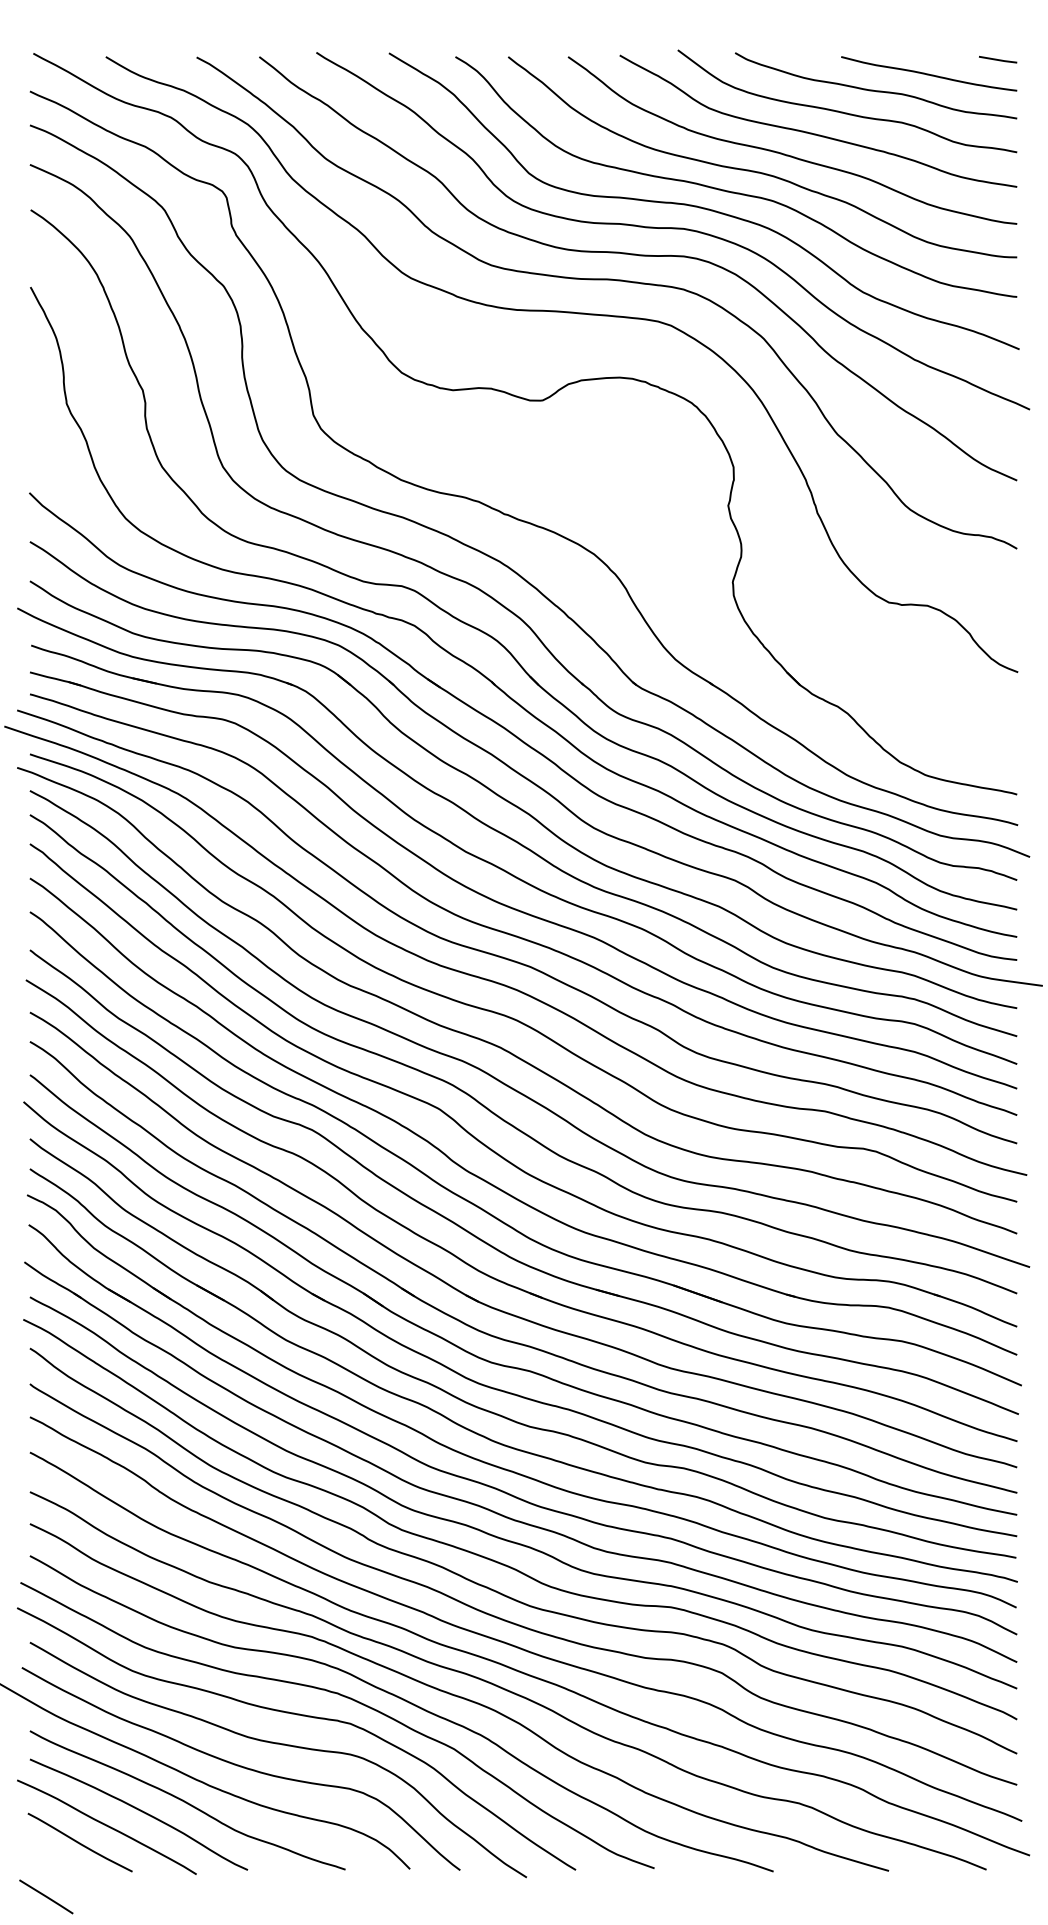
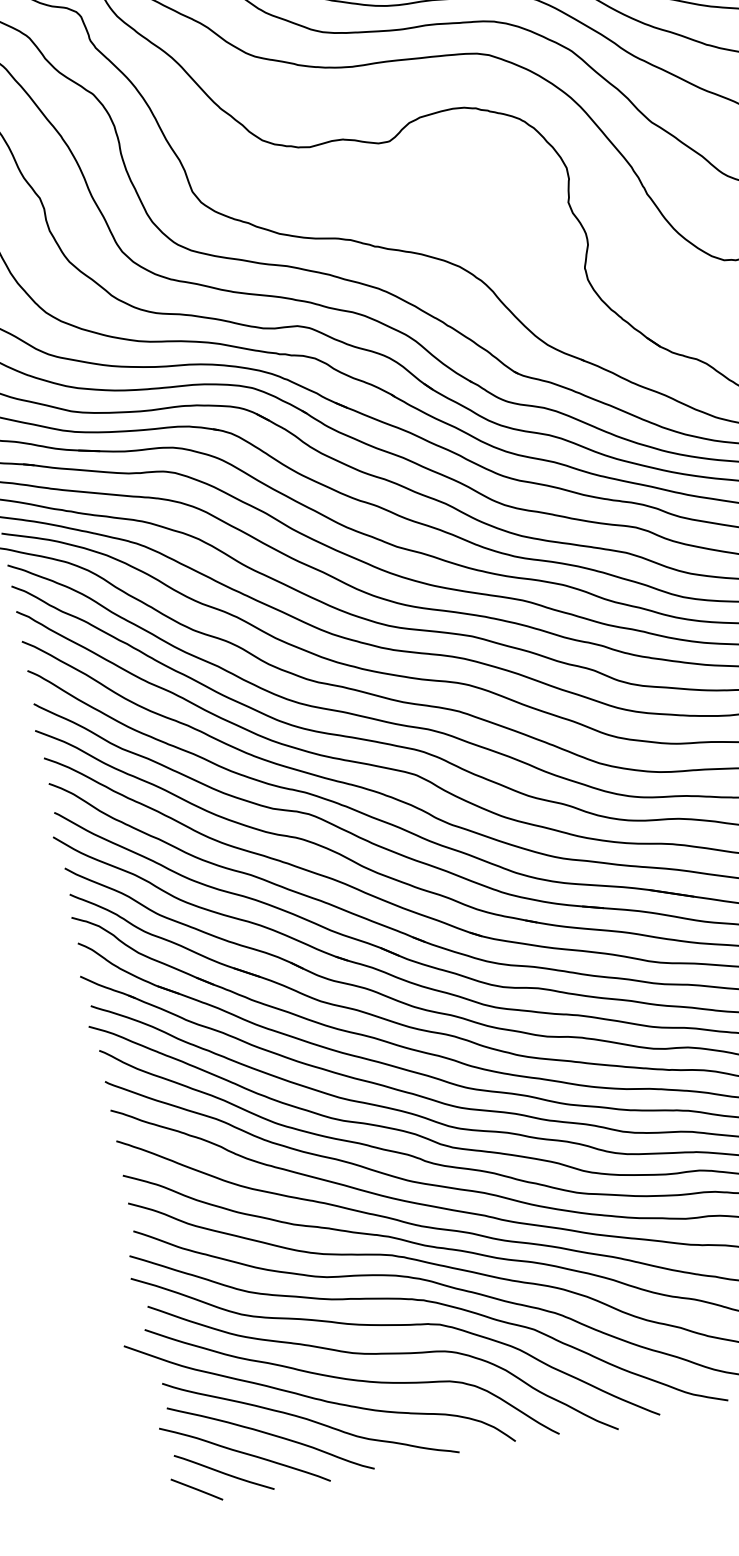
line: (46, 1896) -> (196, 1489), moved

